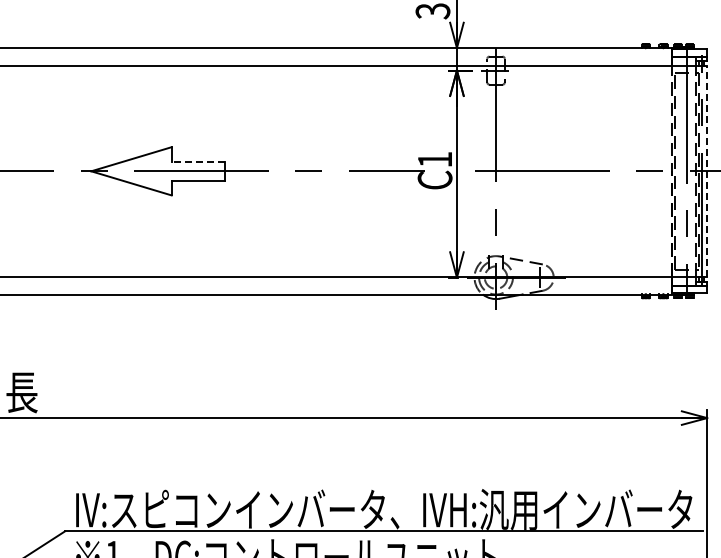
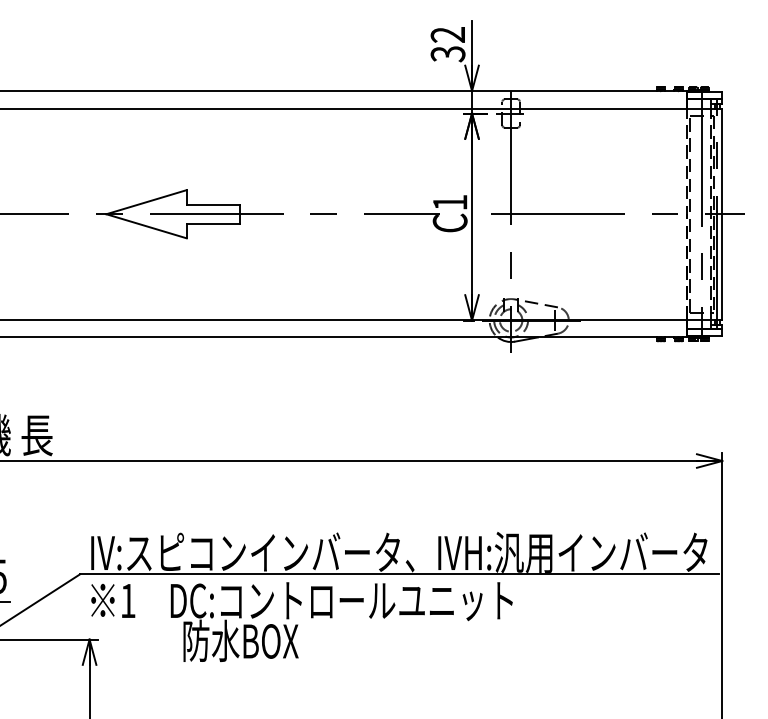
line: (198, 161) -> (213, 204), dashed -> solid
line: (707, 171) -> (722, 214), dashed -> solid

